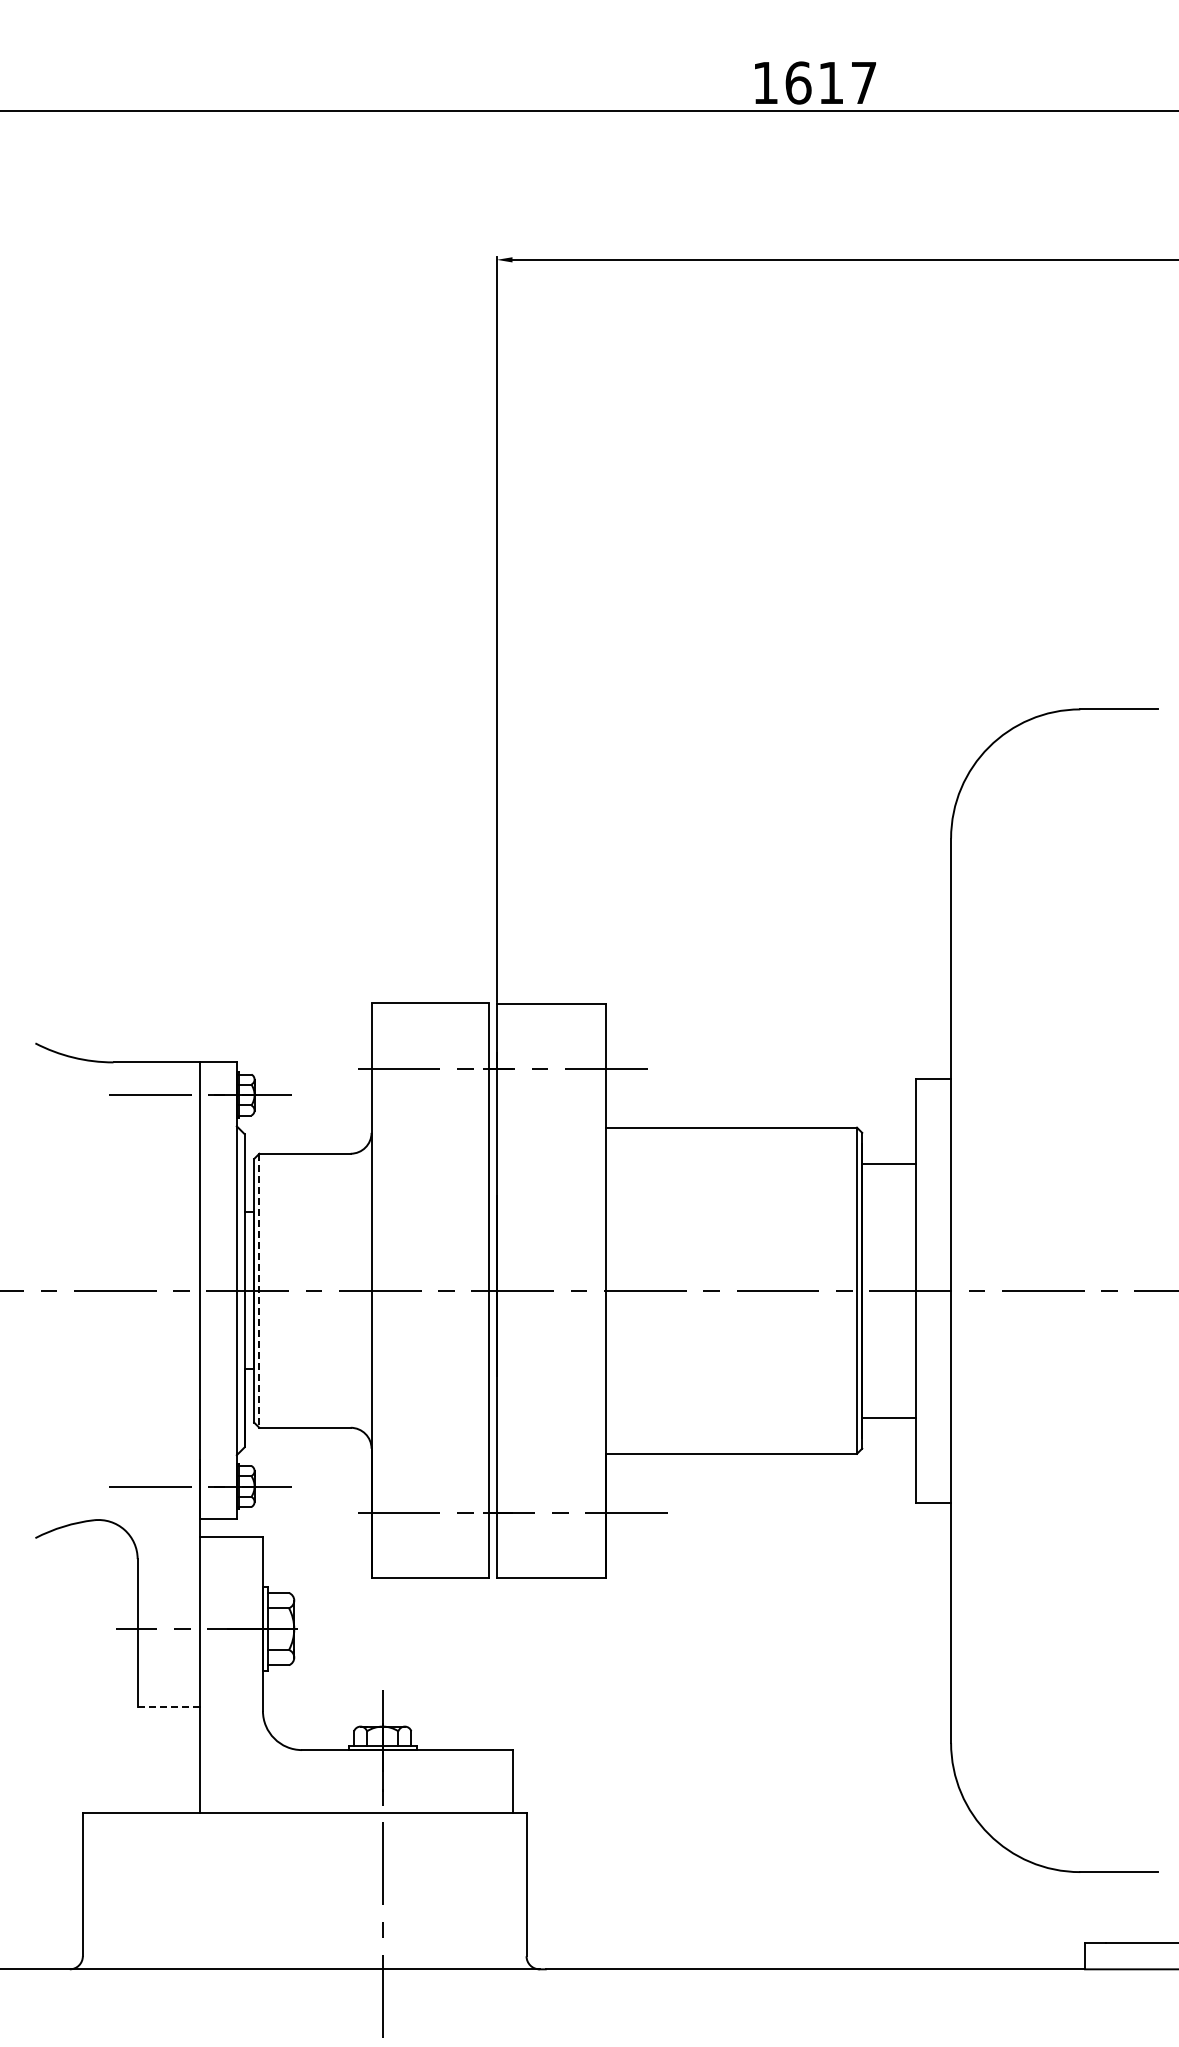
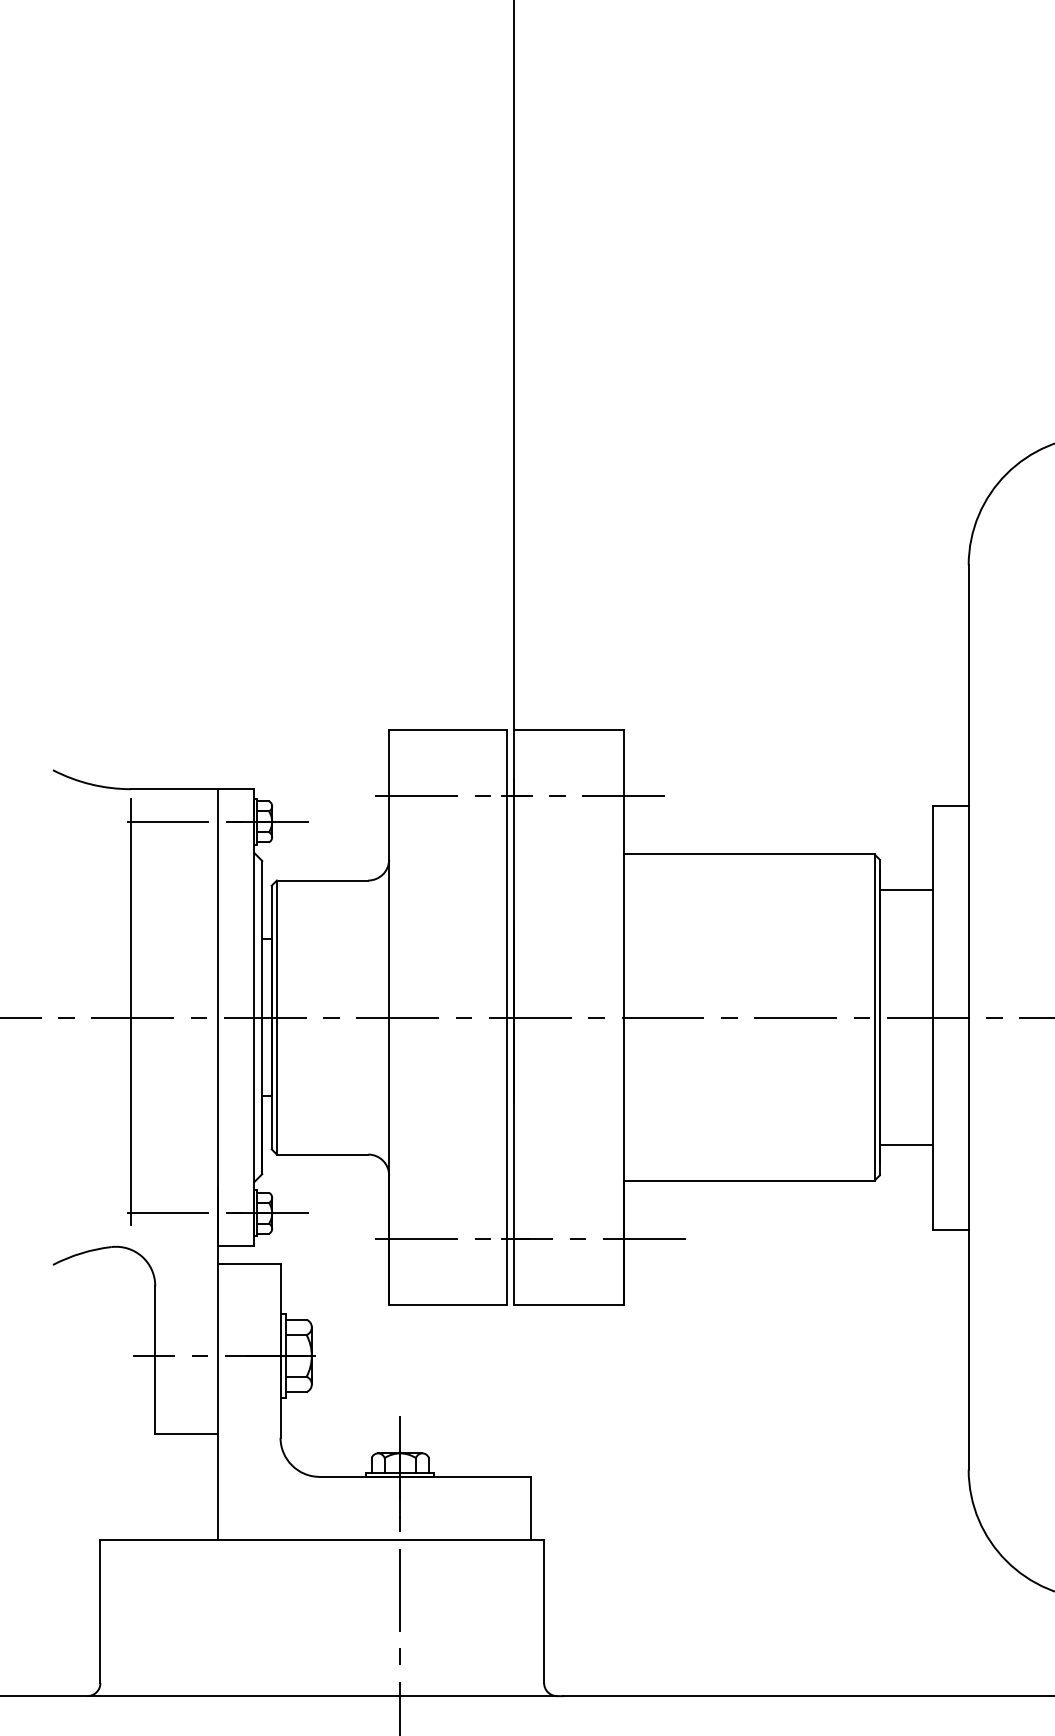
line: (113, 1284) -> (131, 1011), added
line: (259, 1291) -> (277, 1018), dashed -> solid
line: (168, 1707) -> (186, 1434), dashed -> solid

